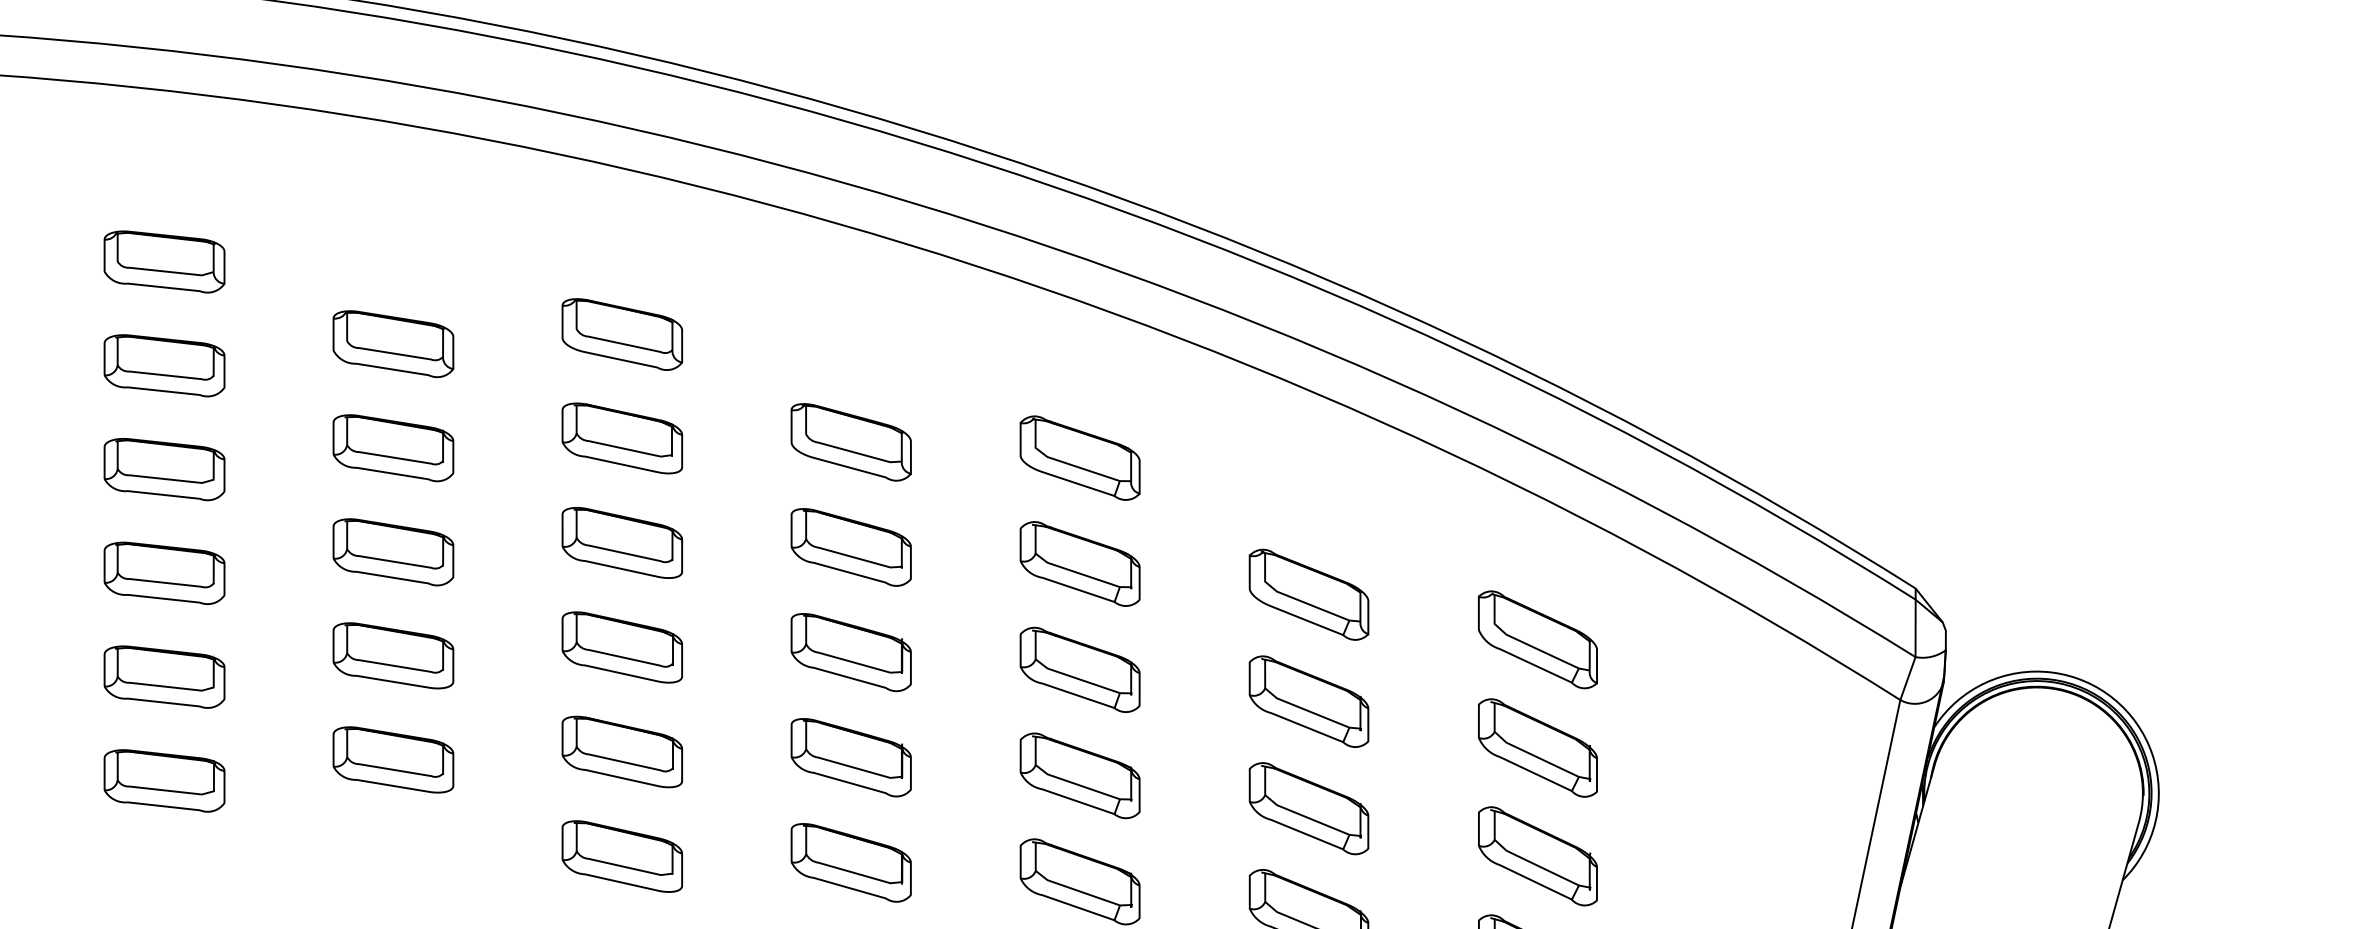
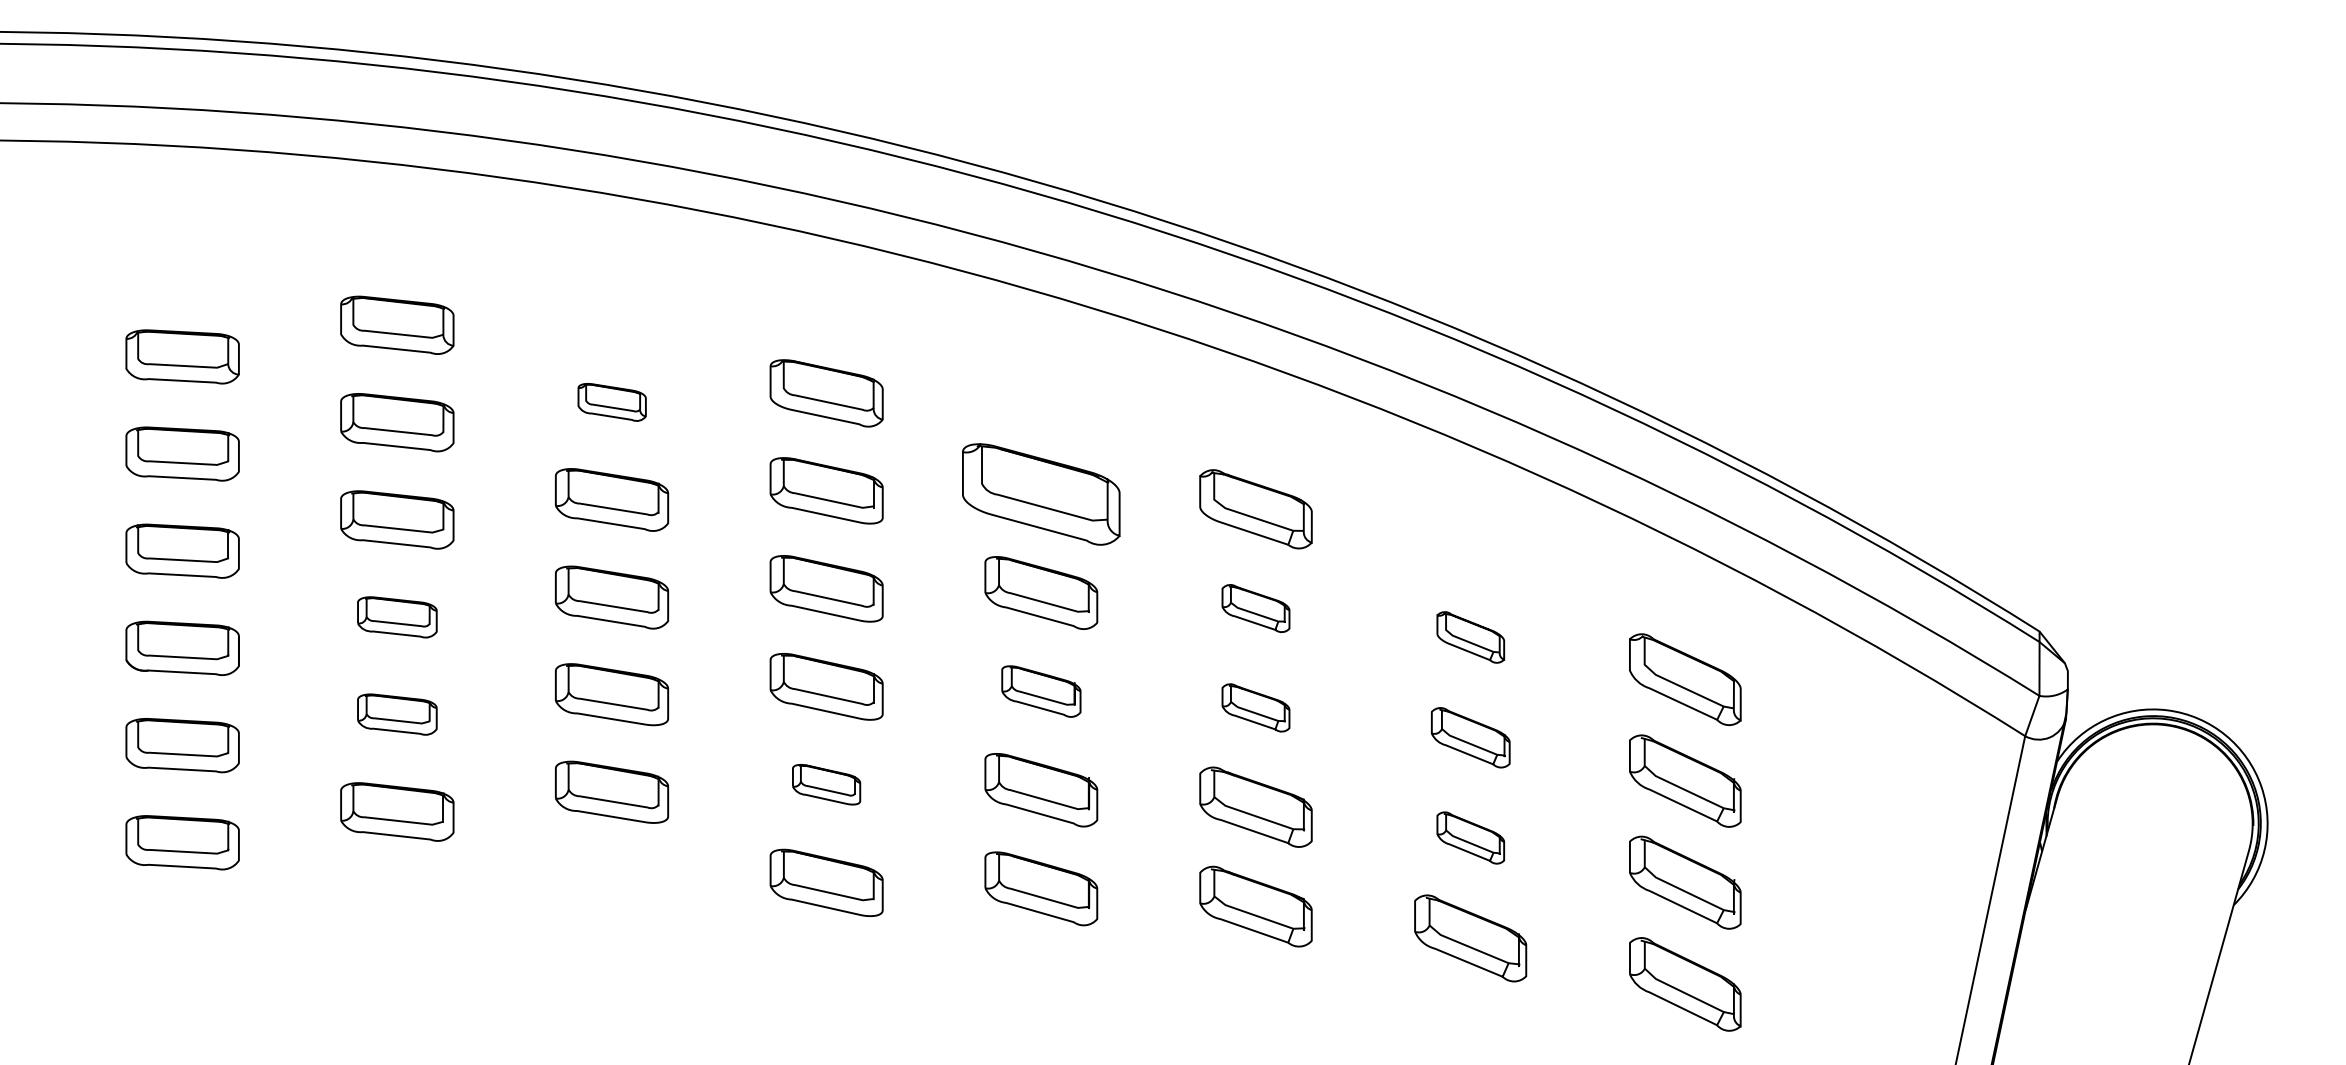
part: (393, 344) -> (612, 402), size x0.6
part: (851, 442) -> (1041, 494), size x1.4
part: (1079, 563) -> (1255, 608), size x0.6
part: (164, 573) -> (397, 617), size x0.7
part: (1308, 594) -> (1470, 637), size x0.6
part: (851, 652) -> (1041, 691), size x0.7
part: (1079, 669) -> (1255, 707), size x0.6
part: (164, 676) -> (397, 714), size x0.7
part: (1308, 701) -> (1470, 737), size x0.7
part: (622, 751) -> (826, 784), size x0.6
part: (1308, 808) -> (1470, 837), size x0.6

